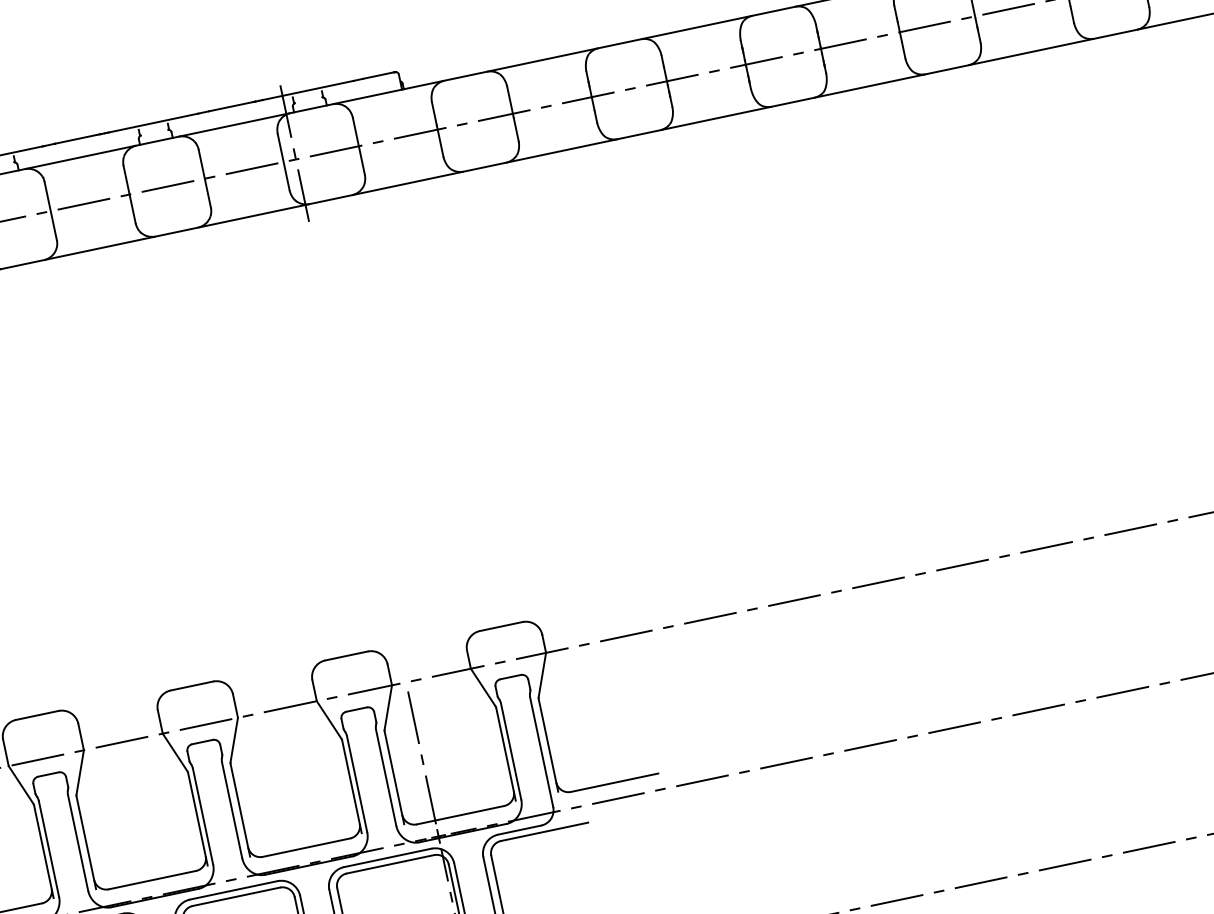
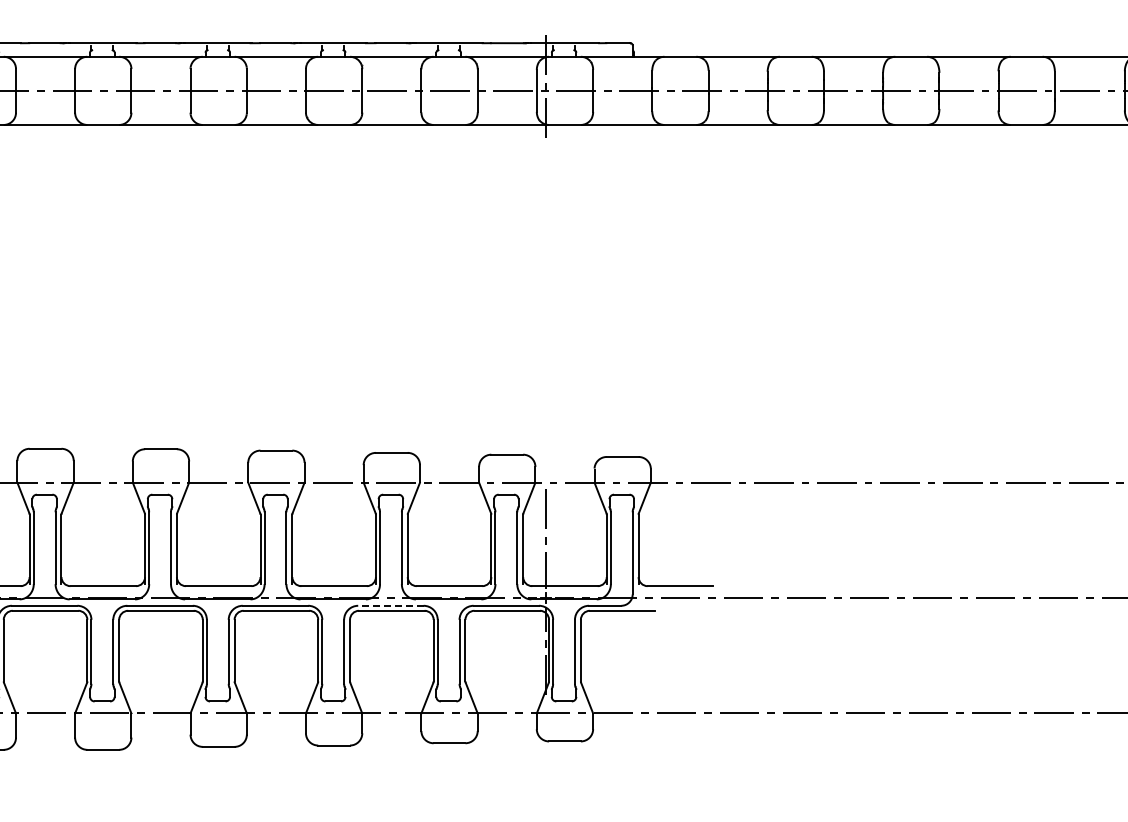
line: (233, 890) -> (390, 605), solid -> dashed

